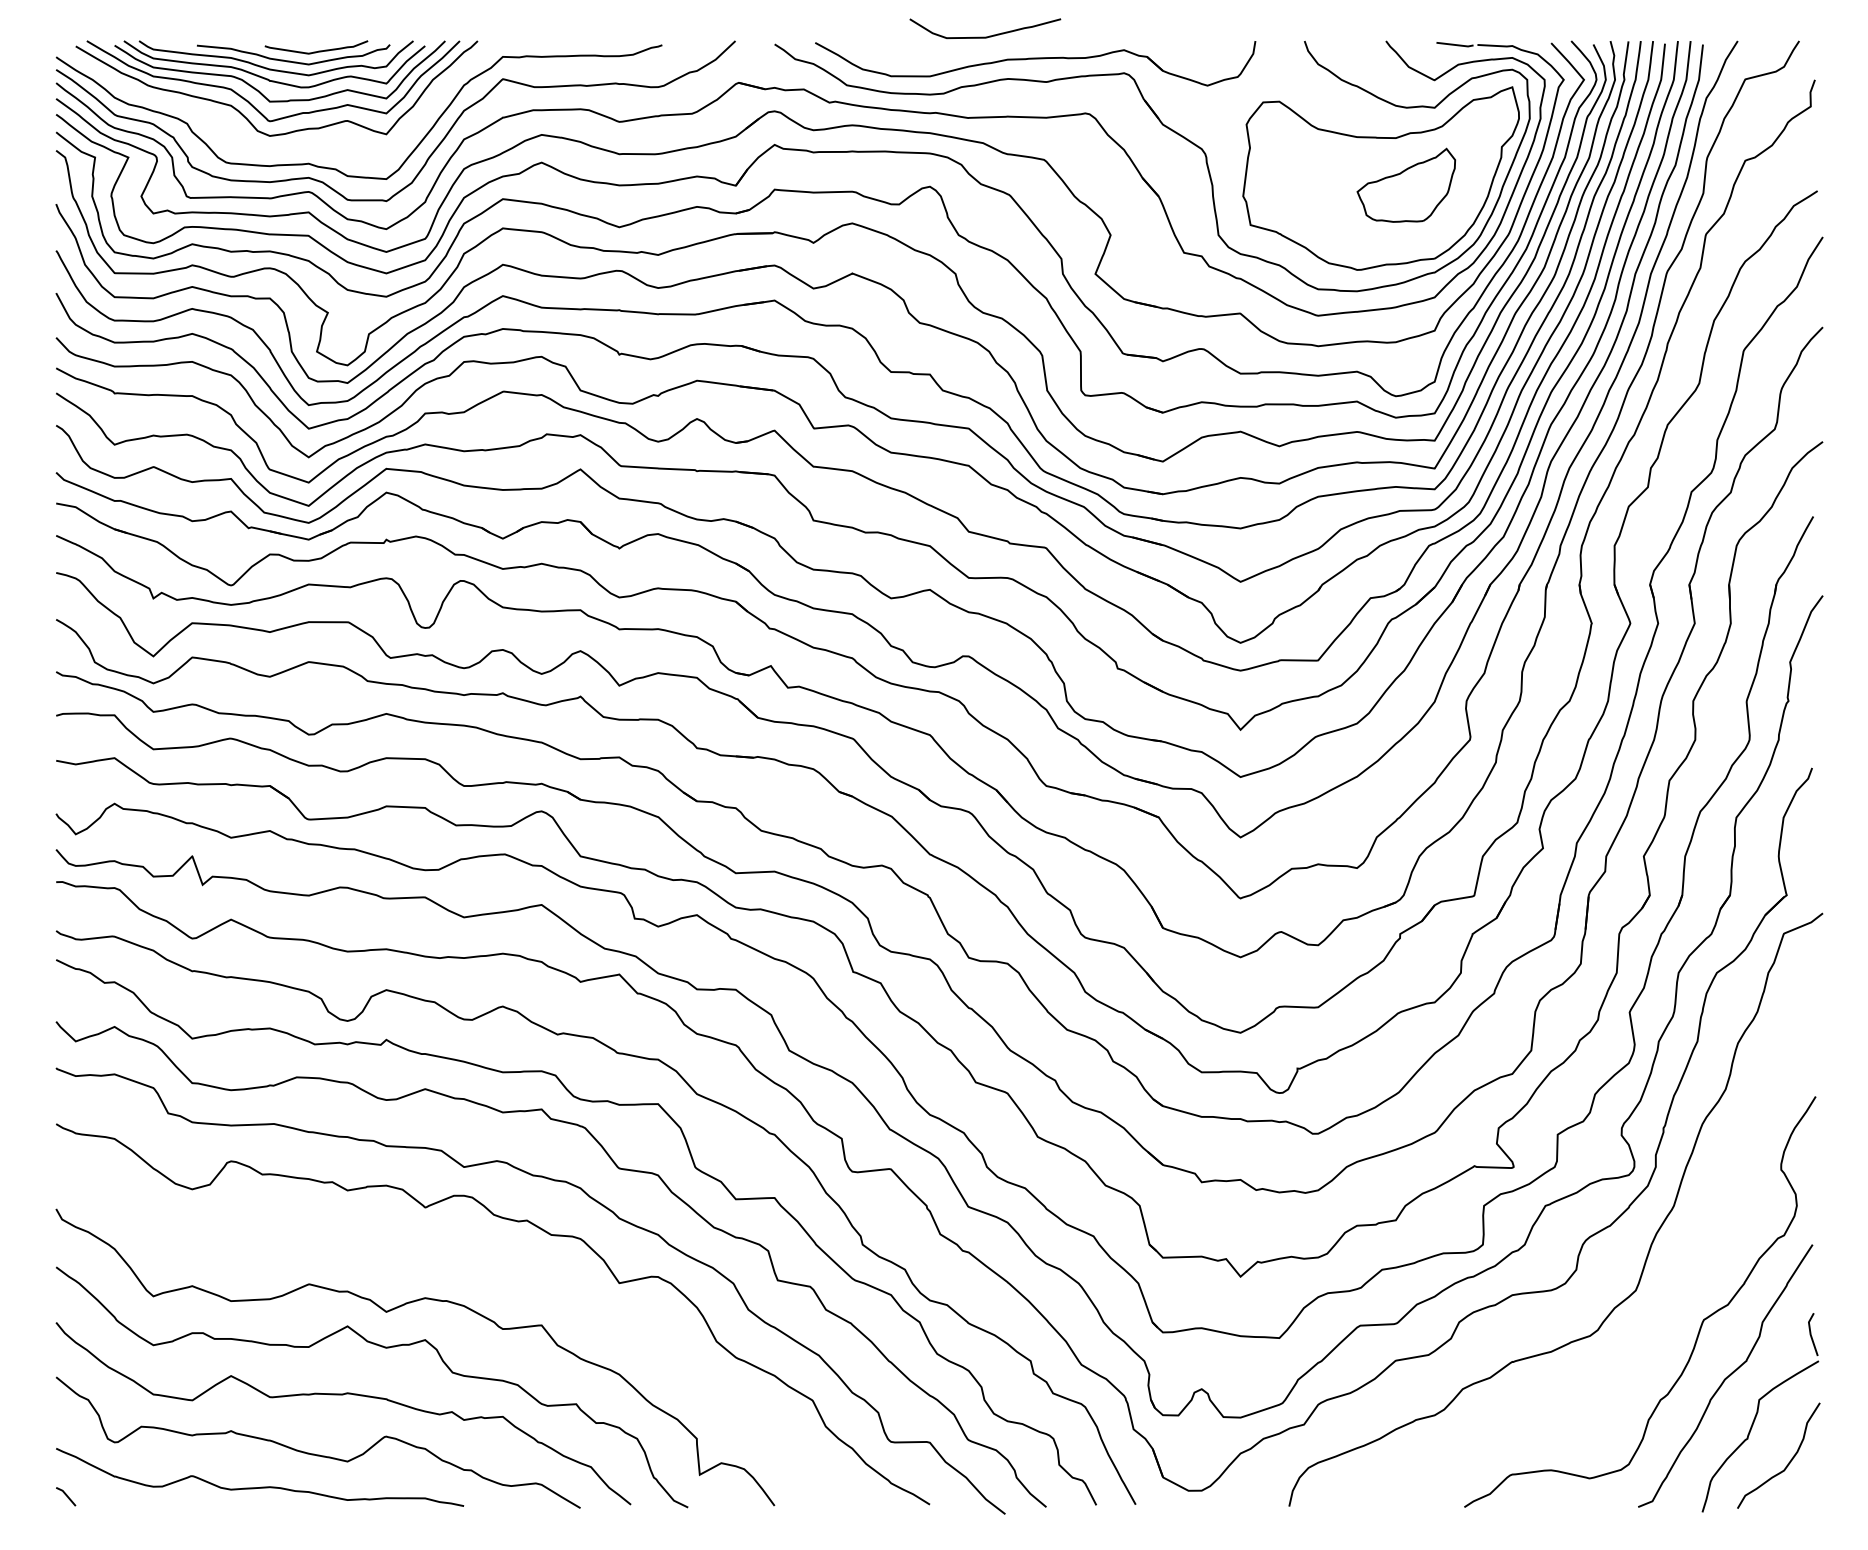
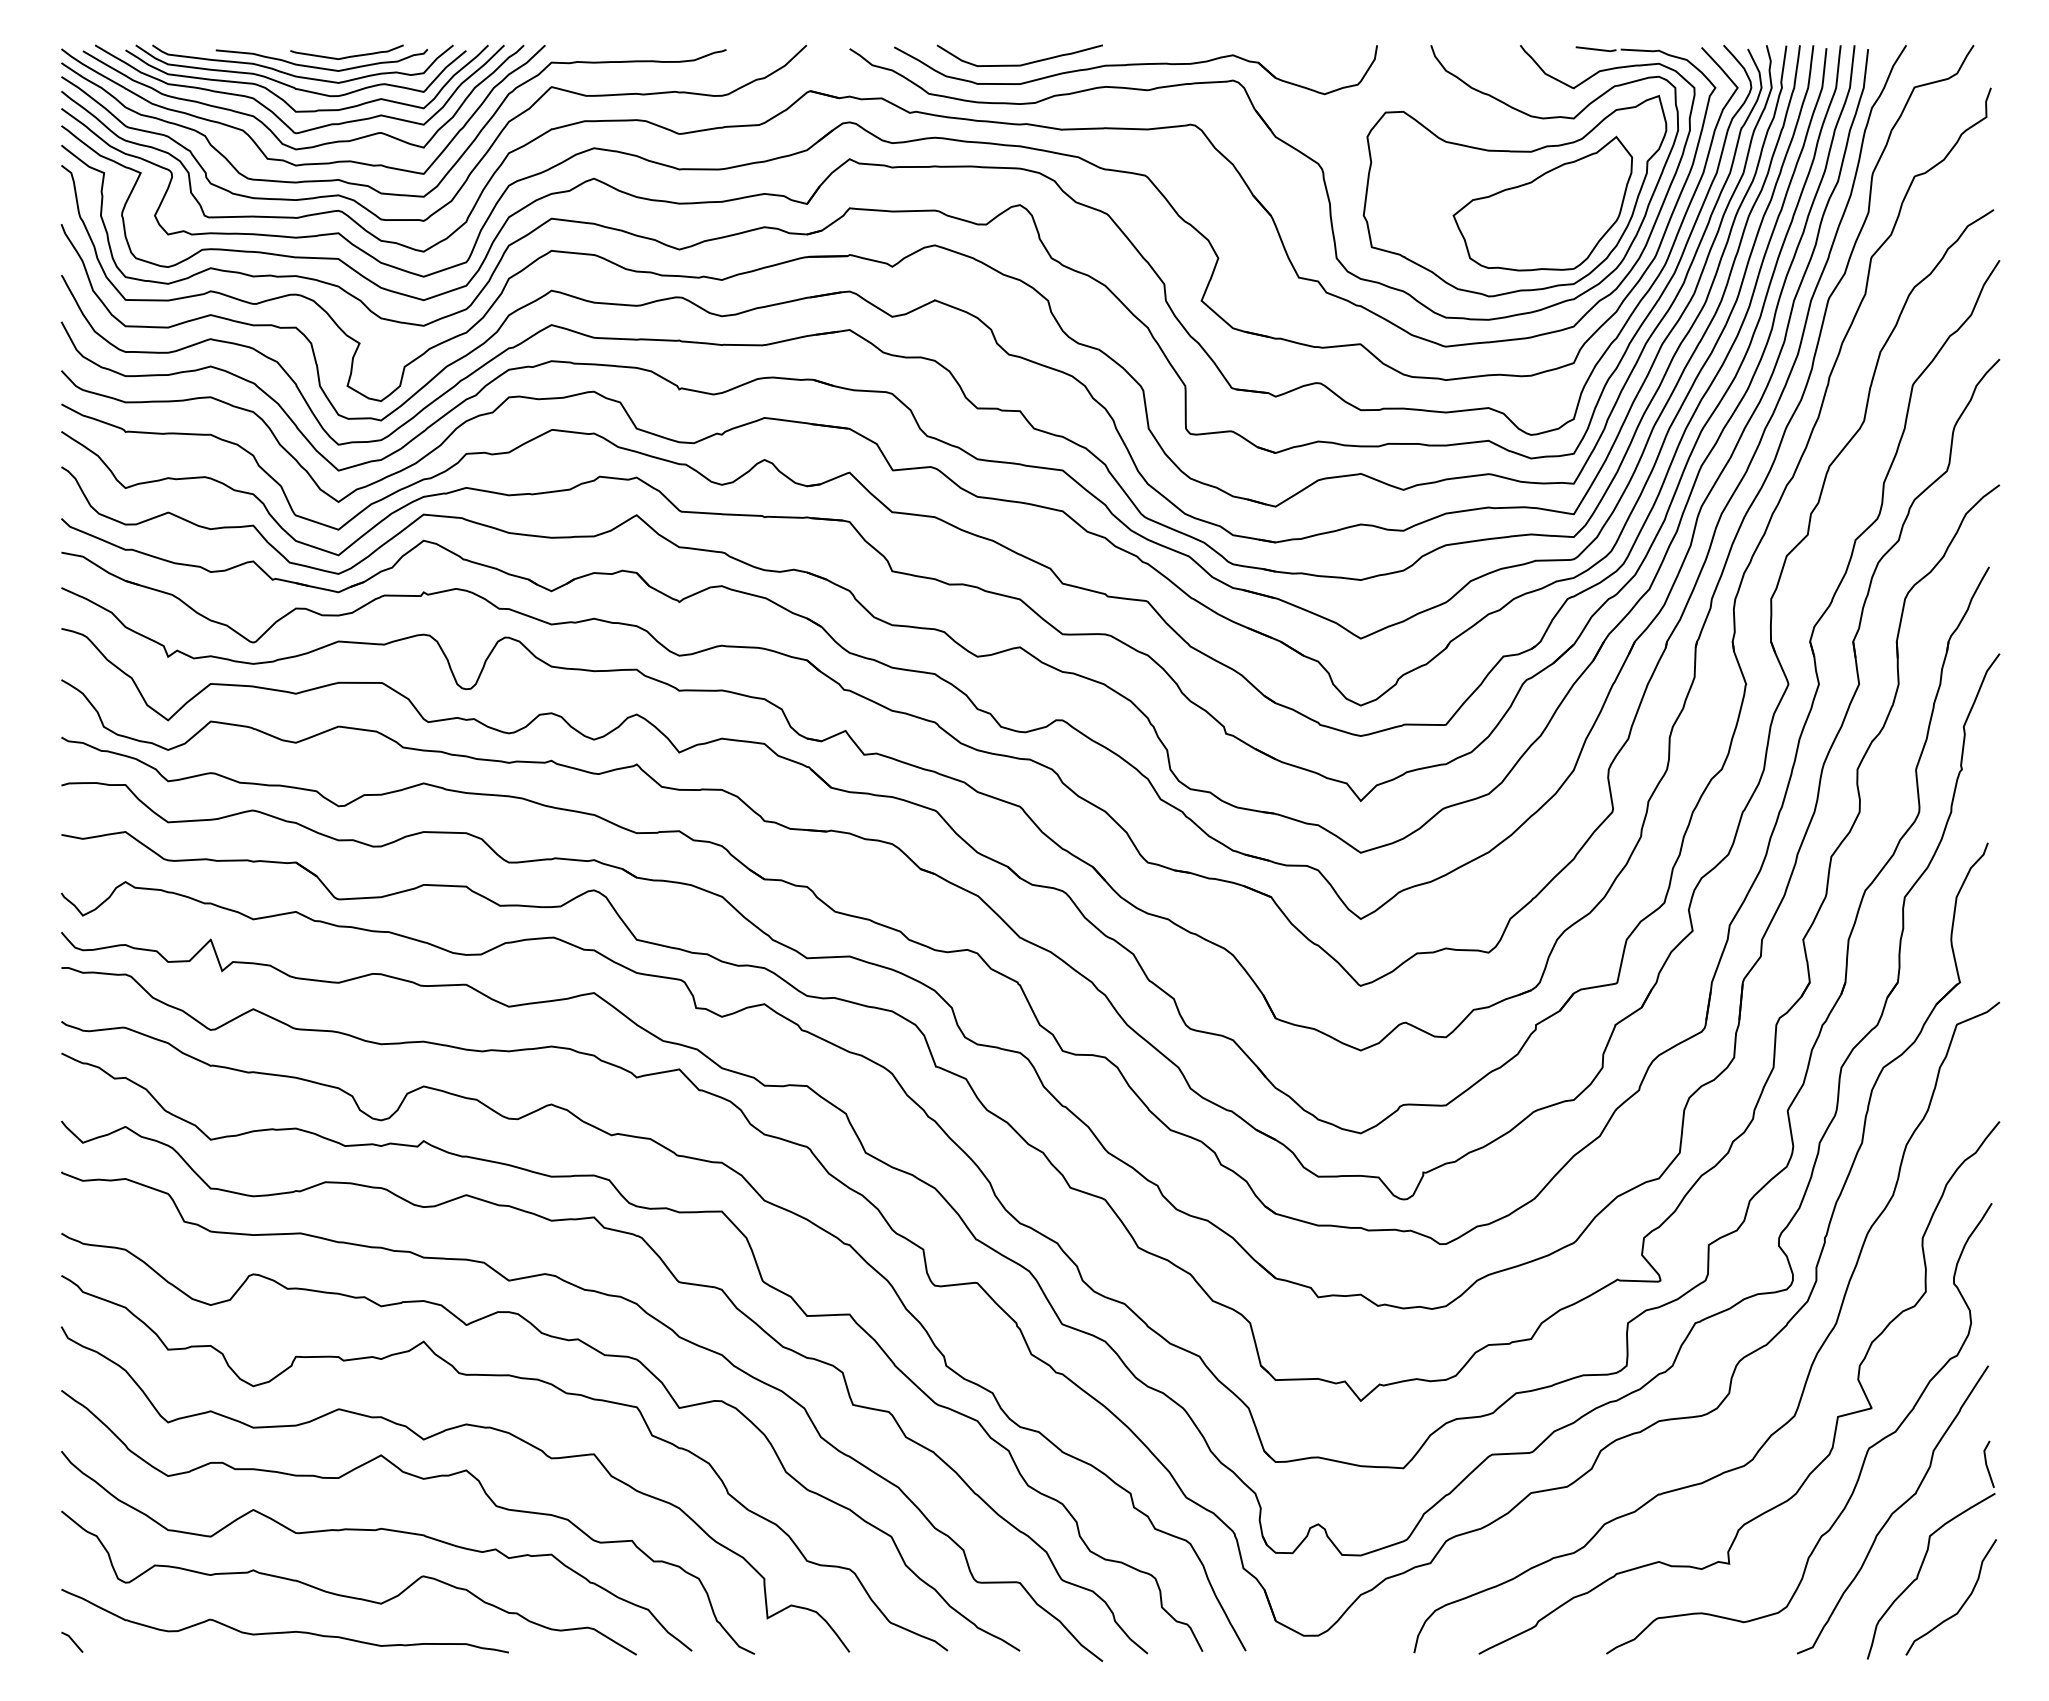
curve: (988, 35) -> (1023, 63), moved
curve: (261, 146) -> (286, 160), added
part: (1406, 185) -> (1542, 203), size x1.67
curve: (475, 1257) -> (521, 1379), added
curve: (1674, 1292) -> (1836, 1418), added

